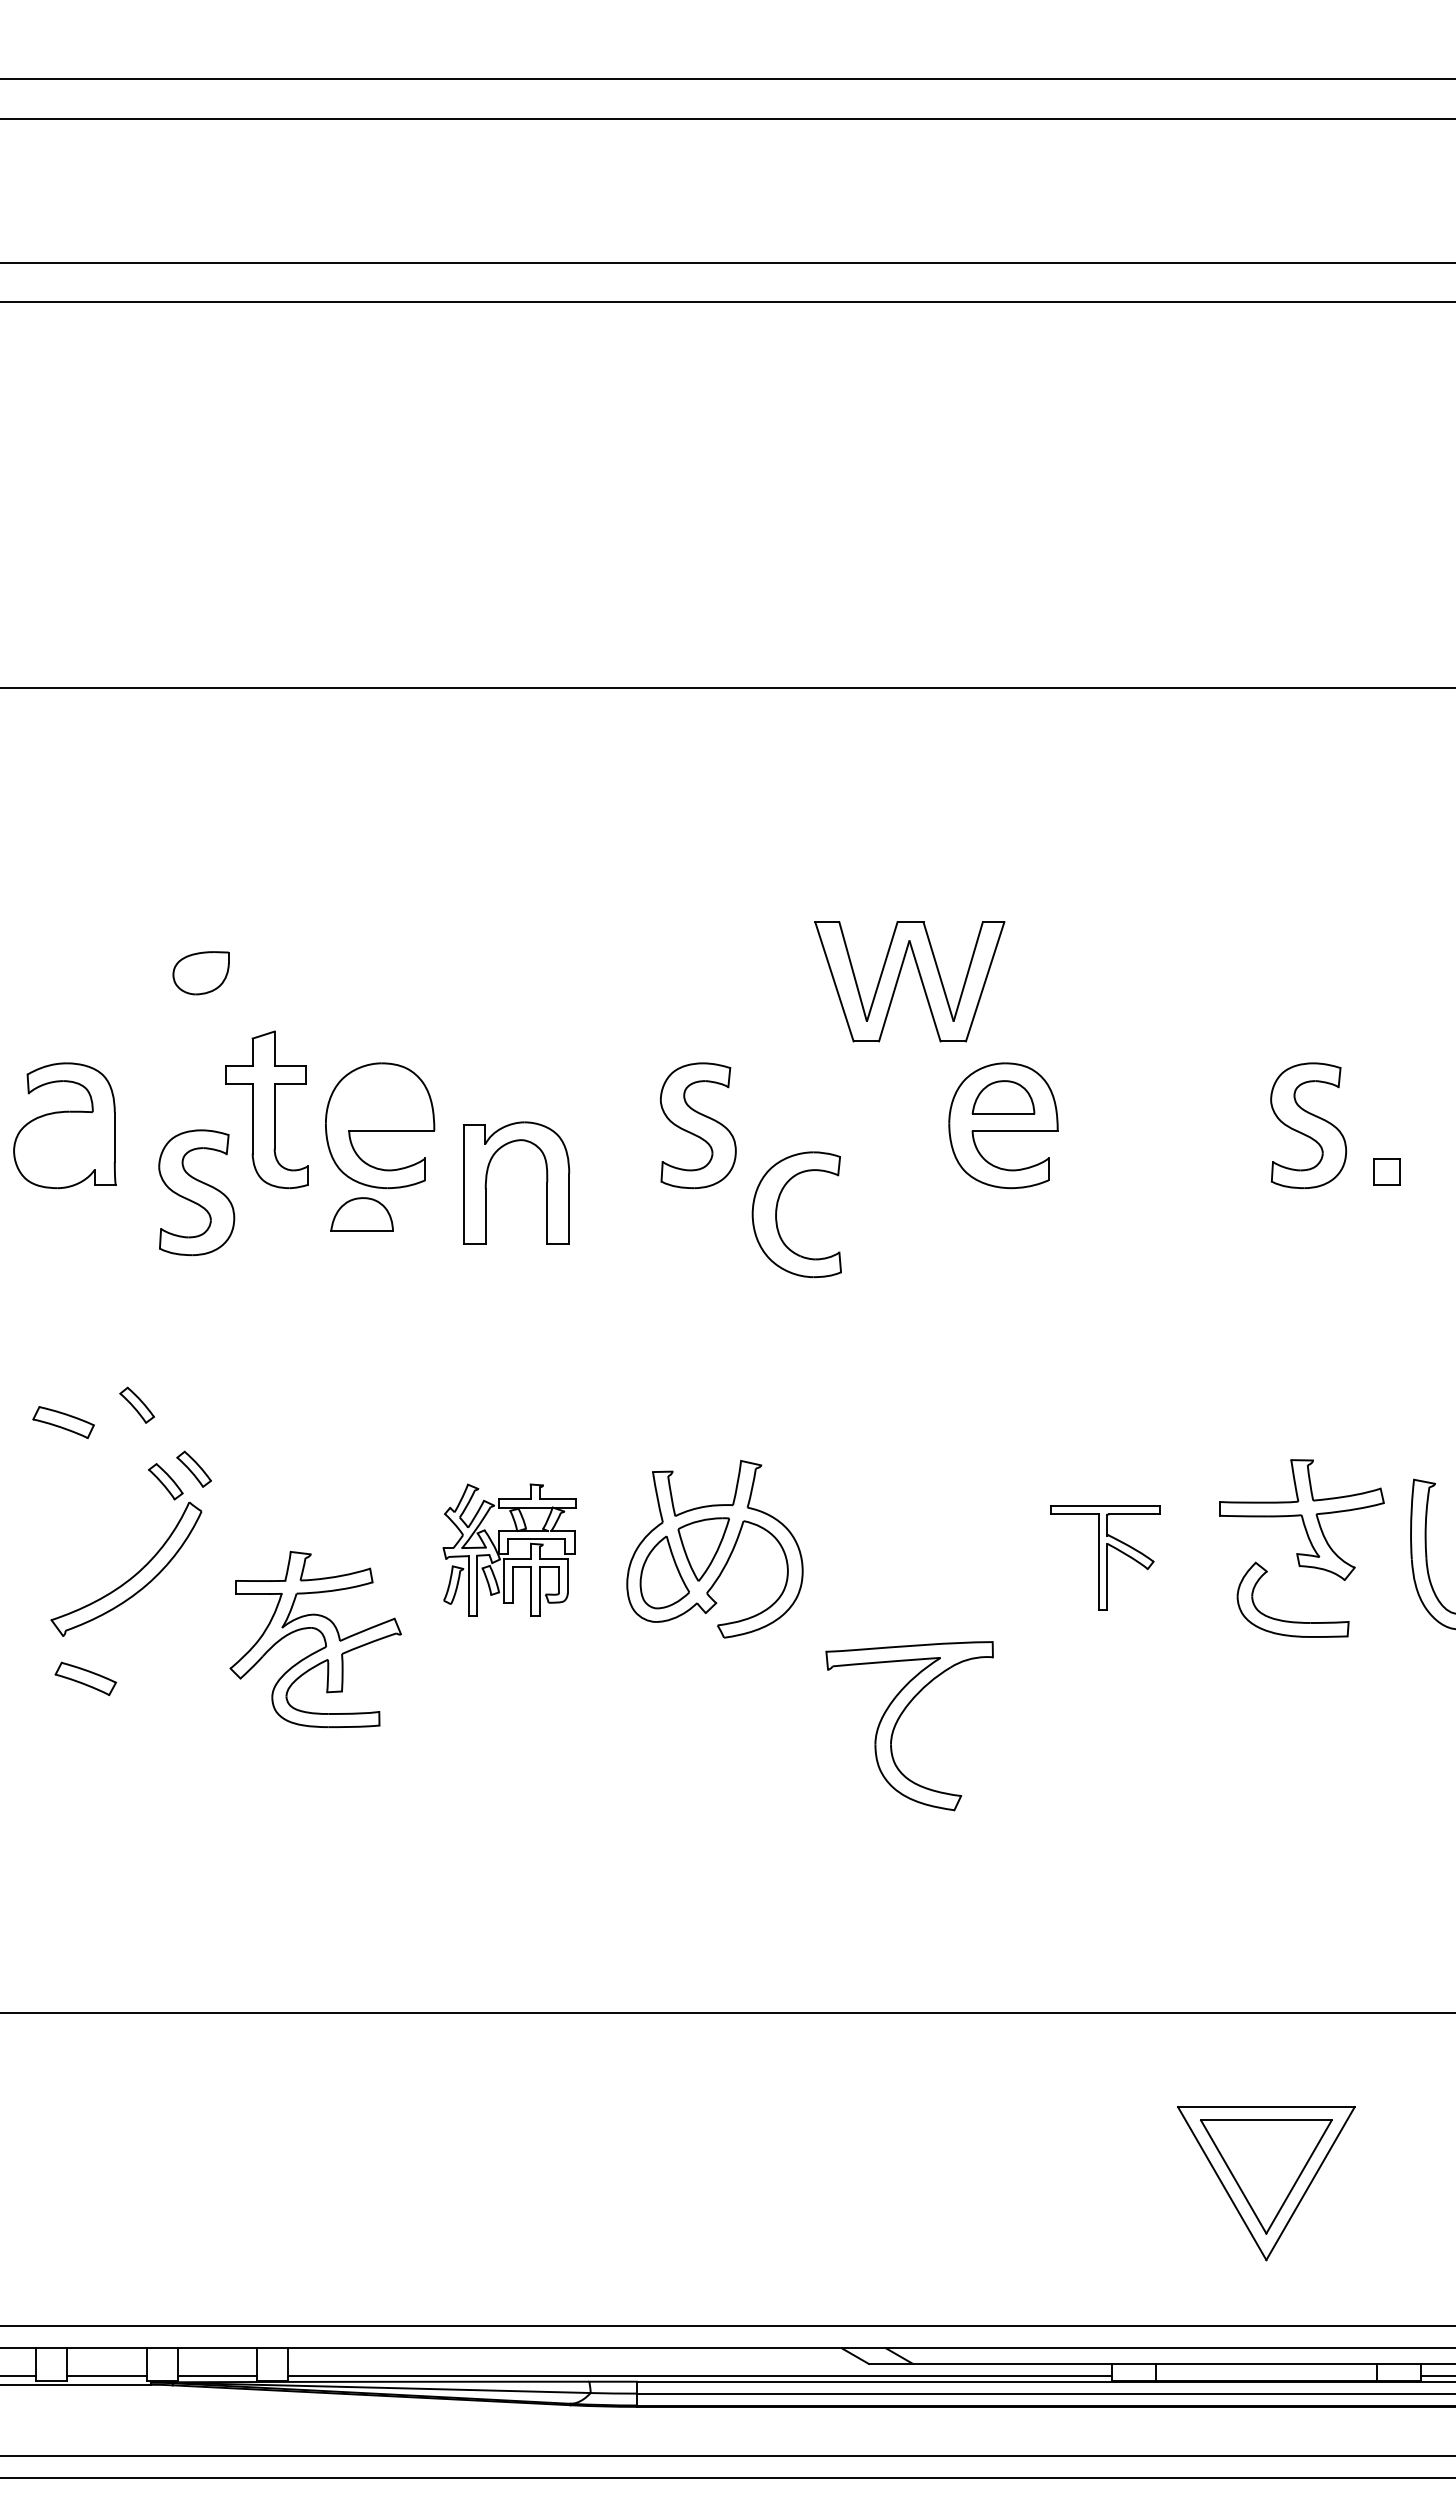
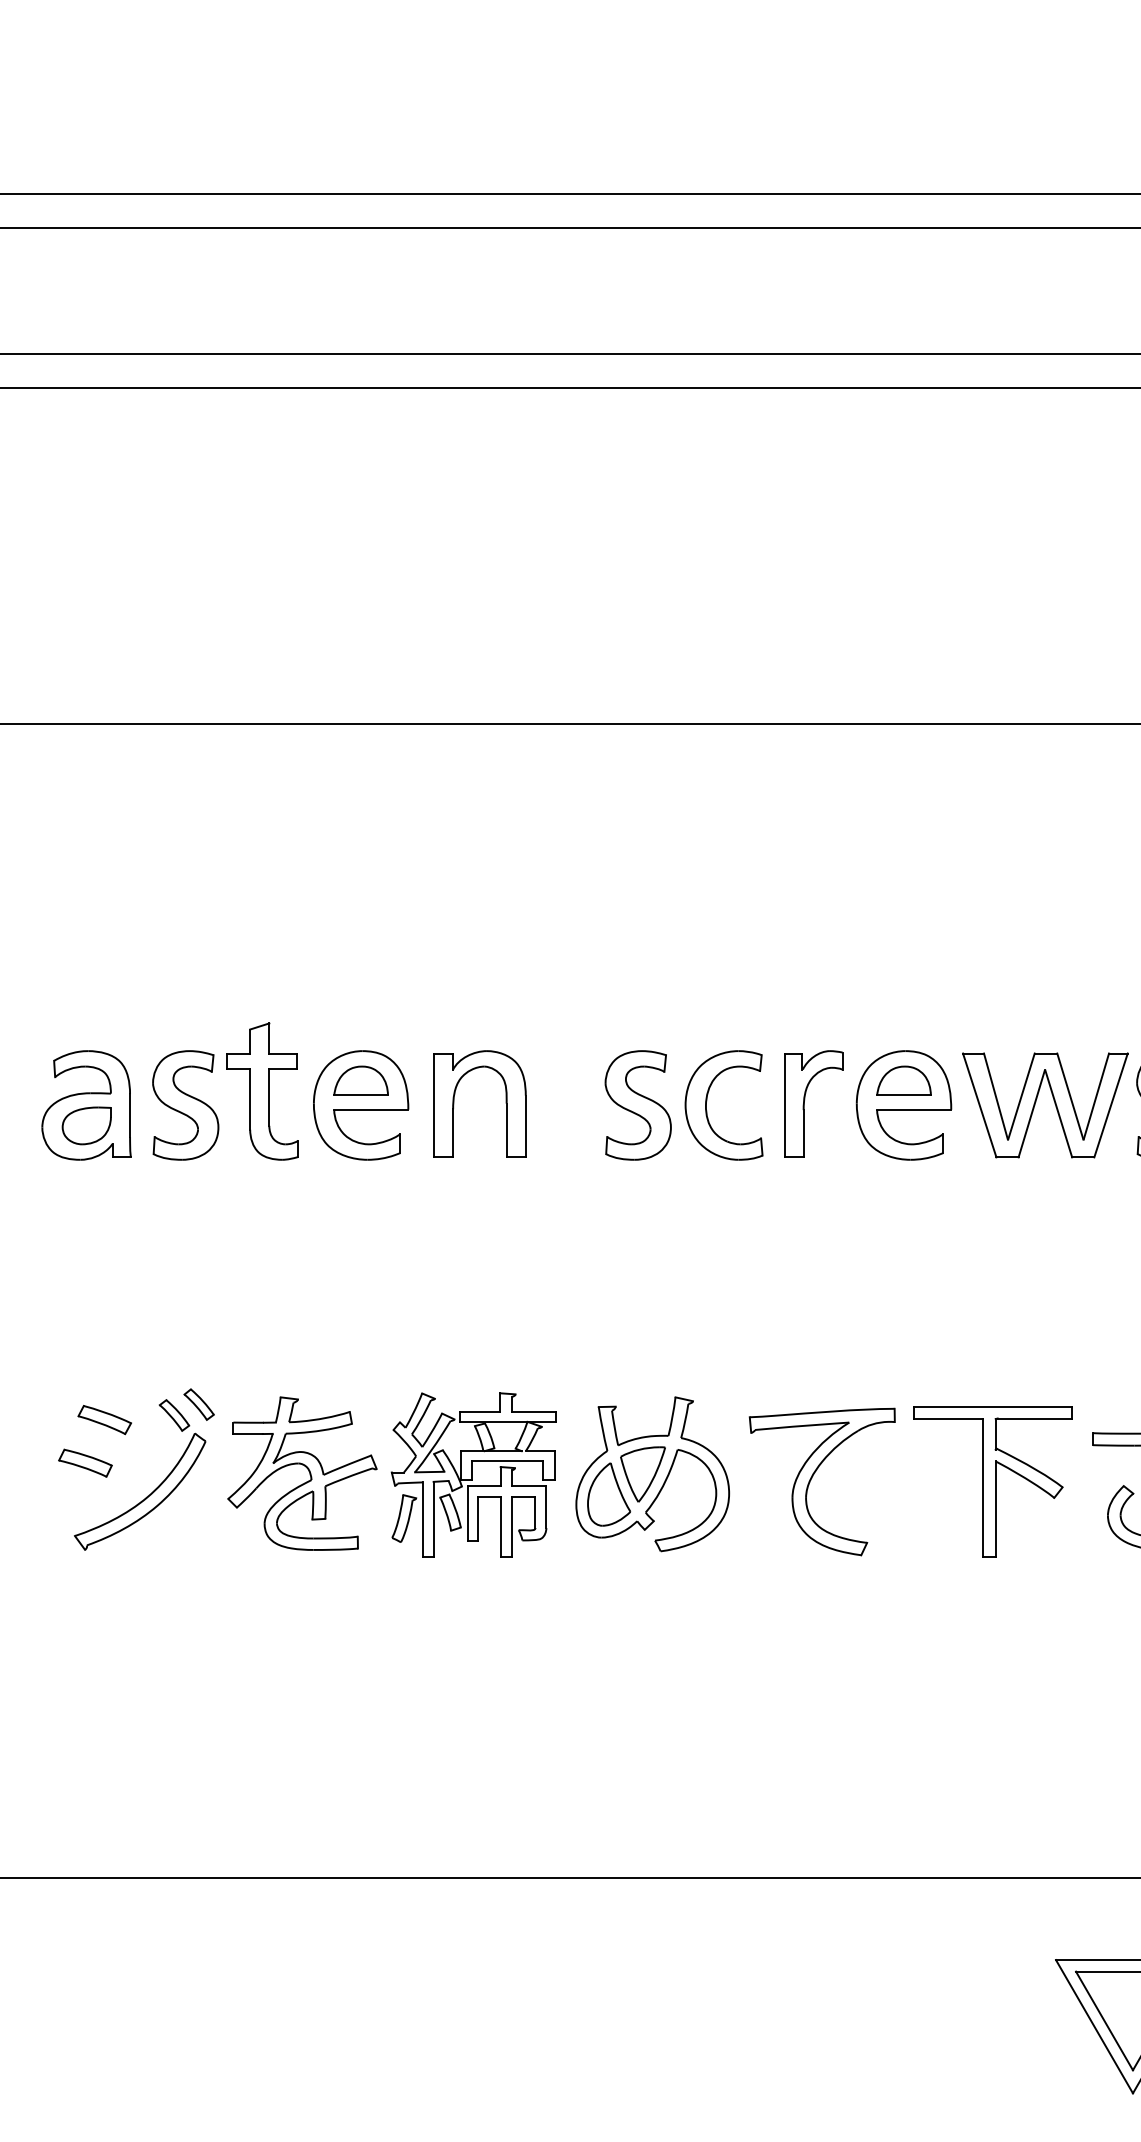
part: (200, 973) -> (86, 1126), moved
part: (899, 977) -> (1036, 1101), moved
part: (889, 1123) -> (804, 1103), added
part: (487, 1179) -> (454, 1100), moved
part: (196, 1192) -> (185, 1105), moved
part: (777, 1212) -> (707, 1103), moved
part: (361, 1214) -> (360, 1080), moved
part: (136, 1404) -> (148, 1348), removed
part: (63, 1422) -> (85, 1463), moved
part: (509, 1550) -> (473, 1475), size x1.43
part: (1105, 1557) -> (992, 1481), size x1.67
part: (322, 1636) -> (308, 1471), moved
part: (85, 1678) -> (104, 1419), moved
part: (898, 1721) -> (812, 1477), moved

